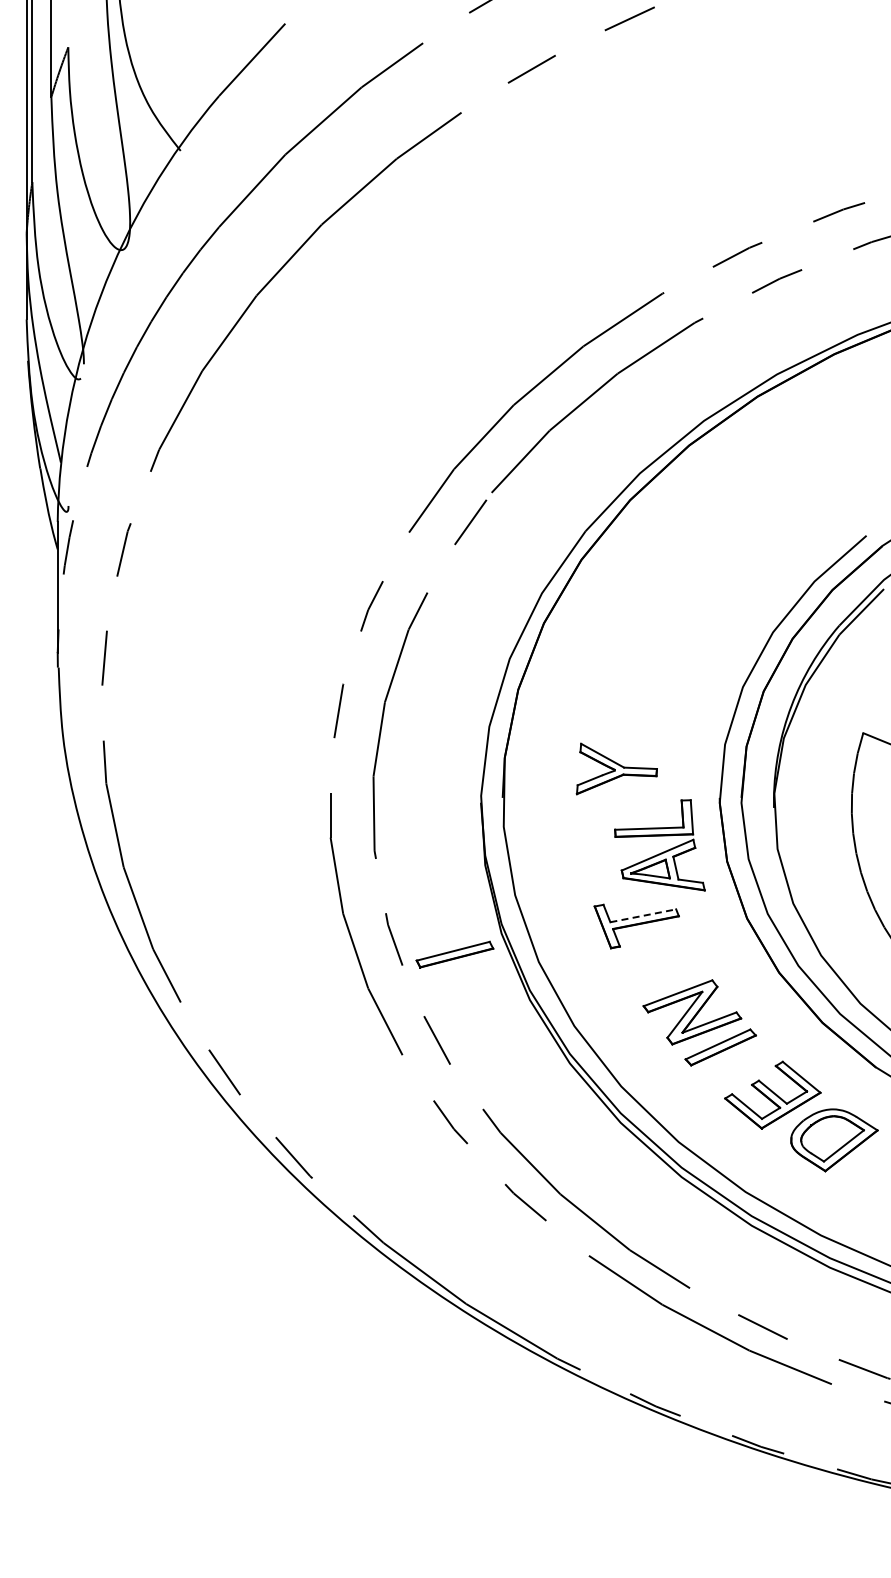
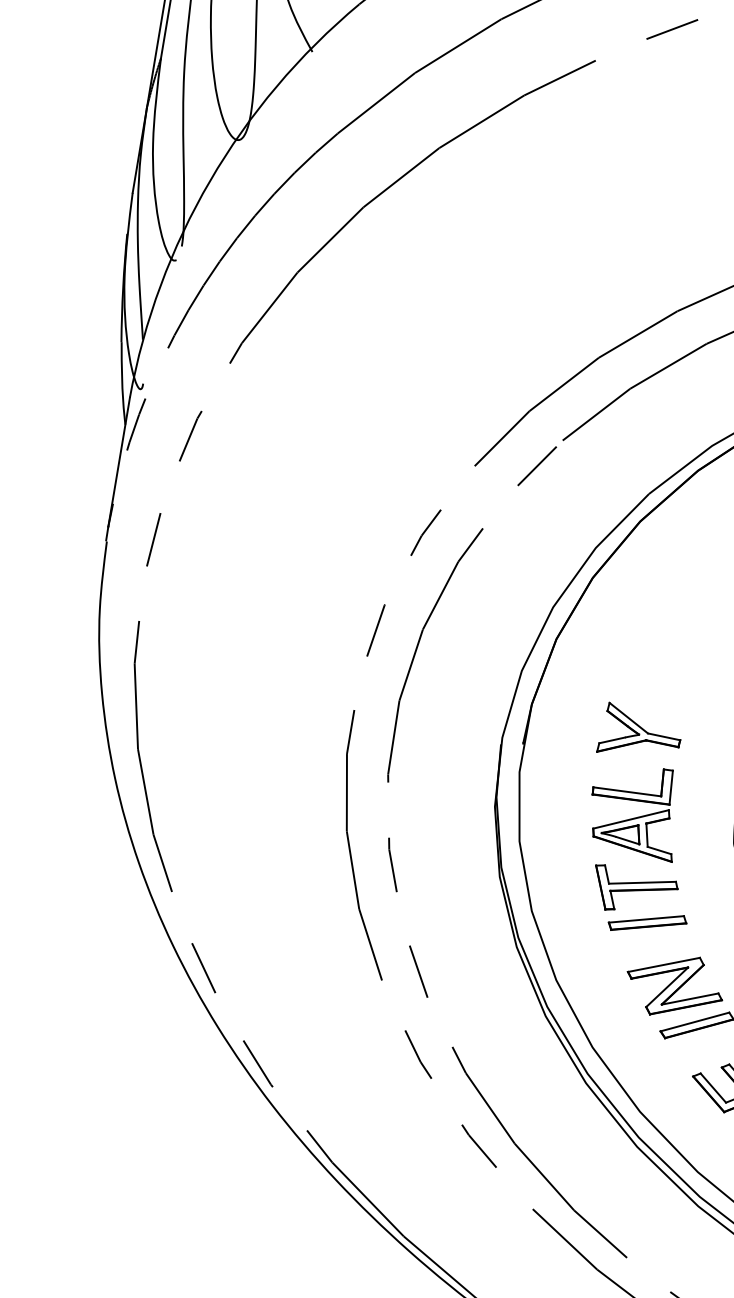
part: (663, 851) -> (637, 816), moved
line: (643, 915) -> (642, 882), dashed -> solid
part: (454, 954) -> (647, 922), moved

